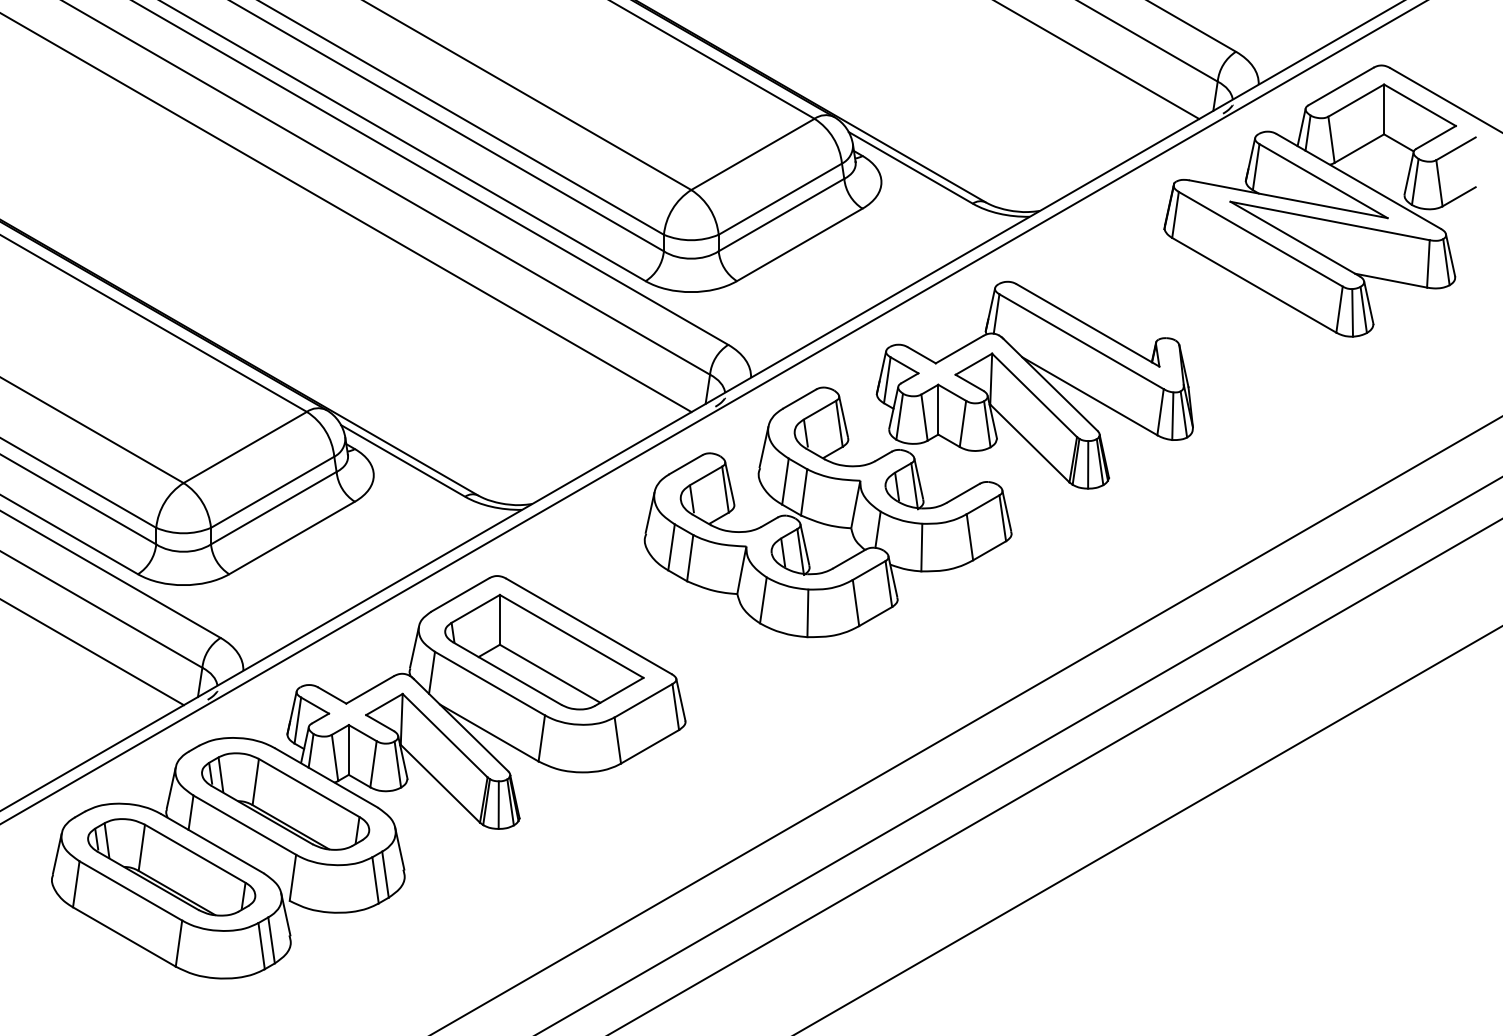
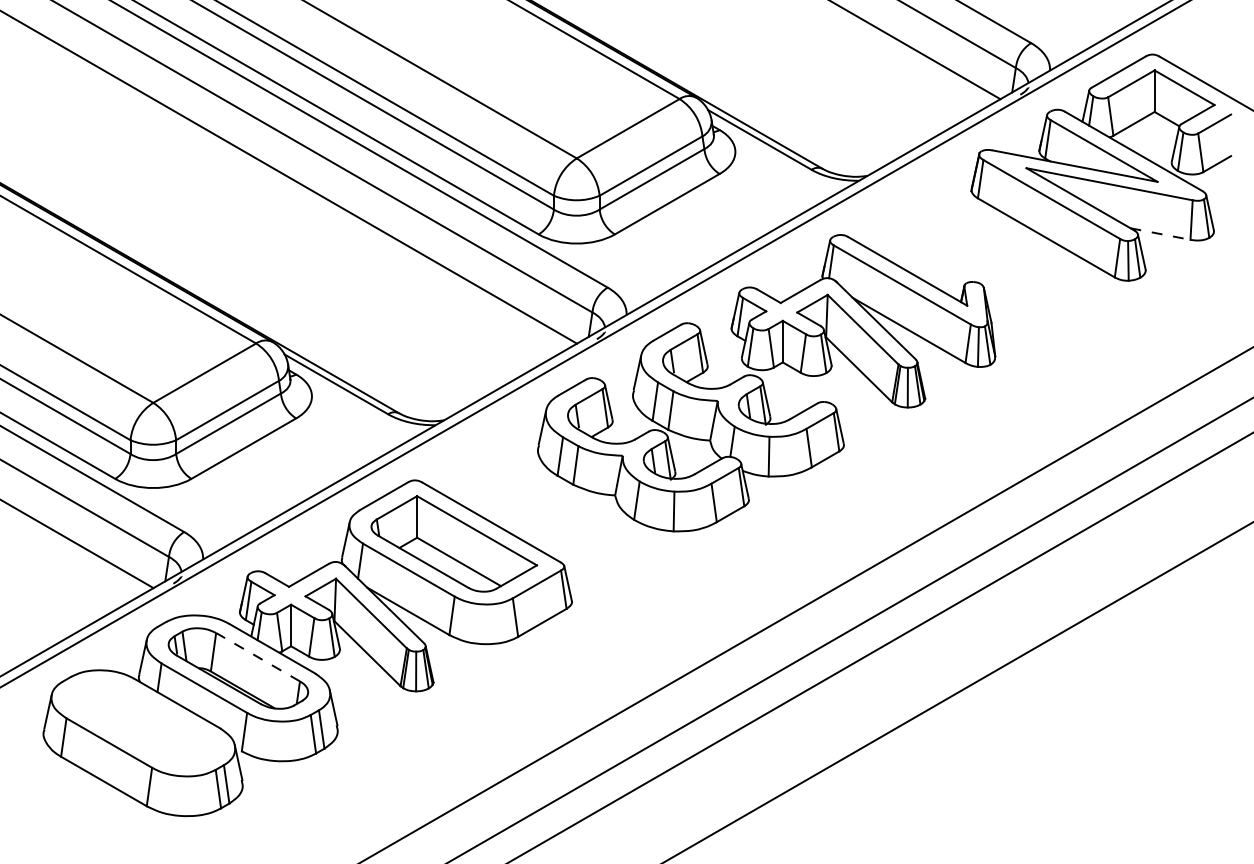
line: (1391, 280) -> (1160, 233), solid -> dashed
line: (308, 787) -> (257, 656), solid -> dashed
part: (171, 867) -> (143, 723), removed

